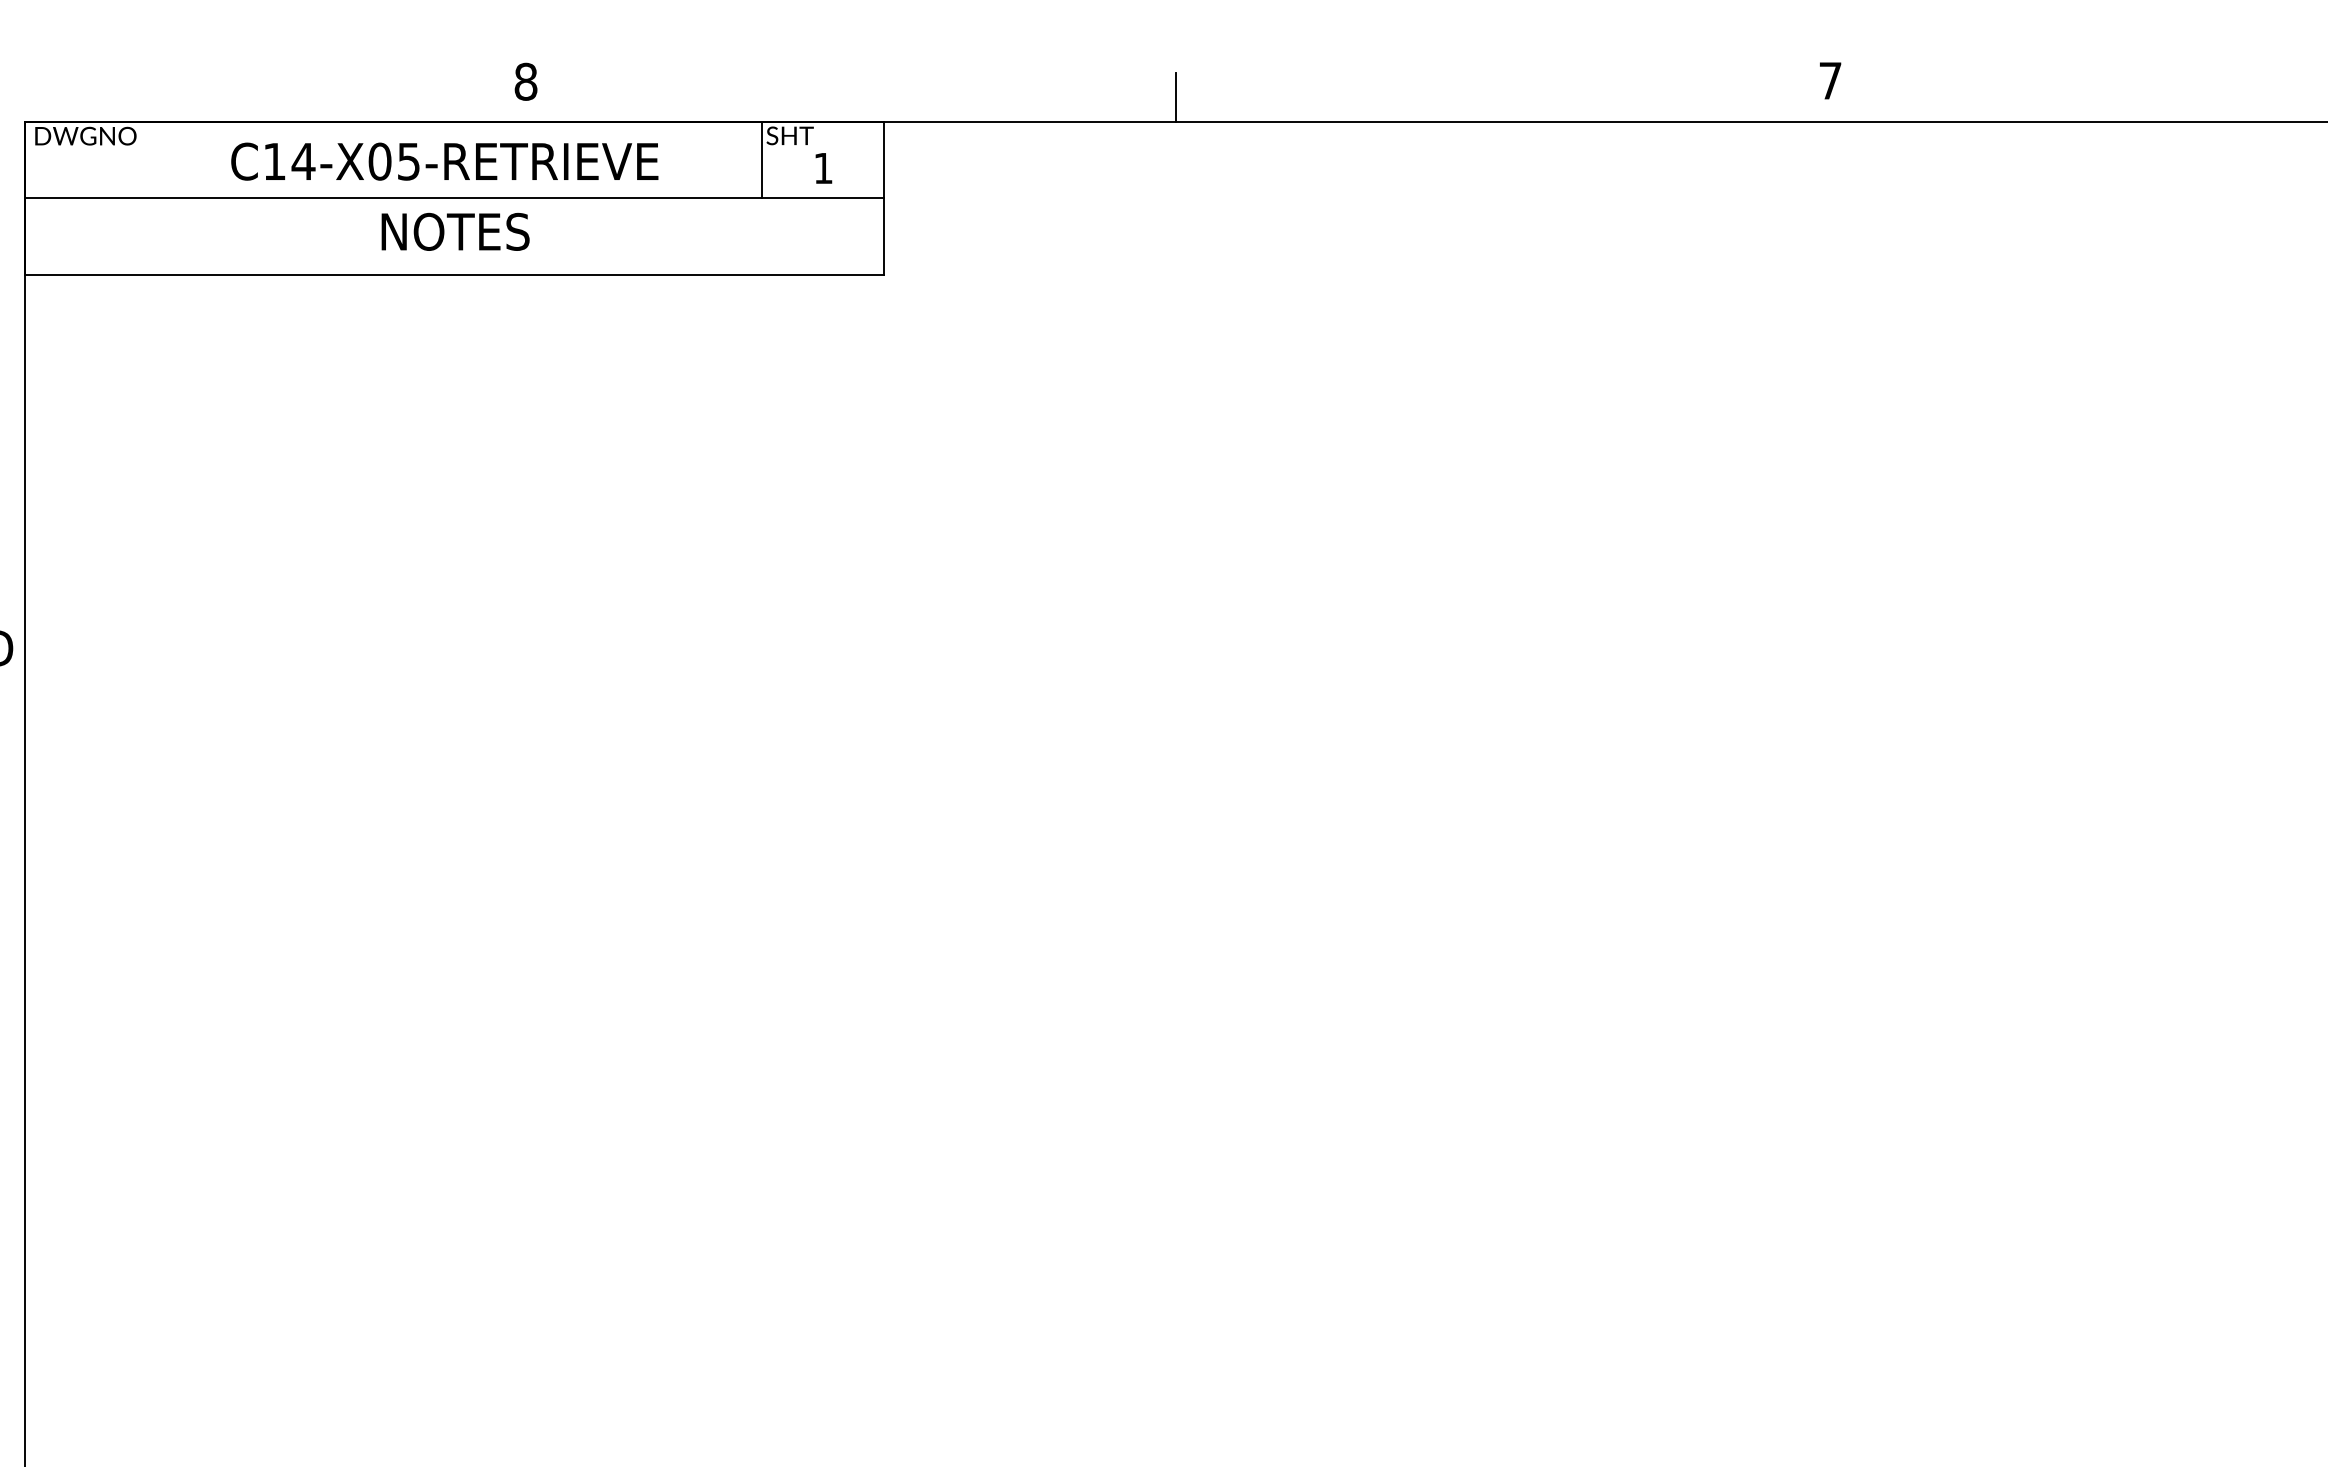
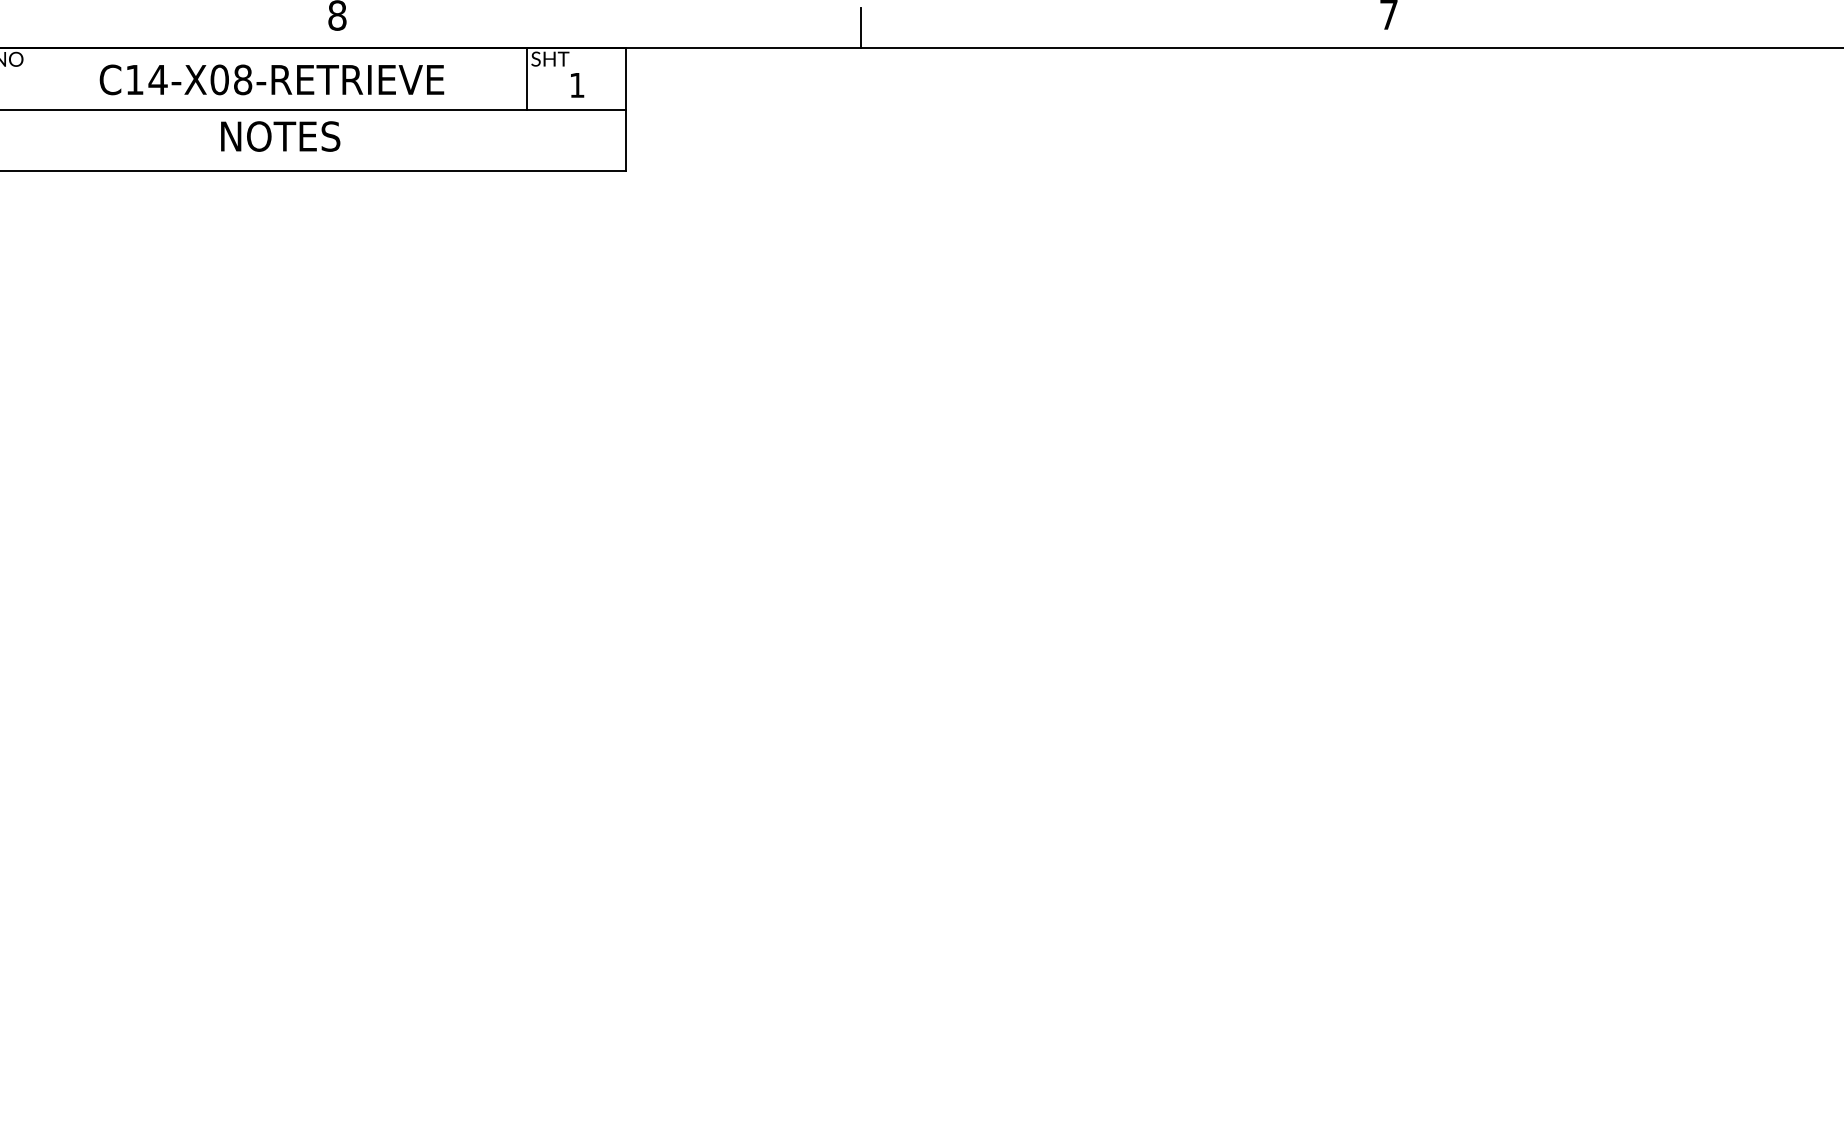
text: (408, 161) -> (242, 79), C14-X05-RETRIEVE -> C14-X08-RETRIEVE

